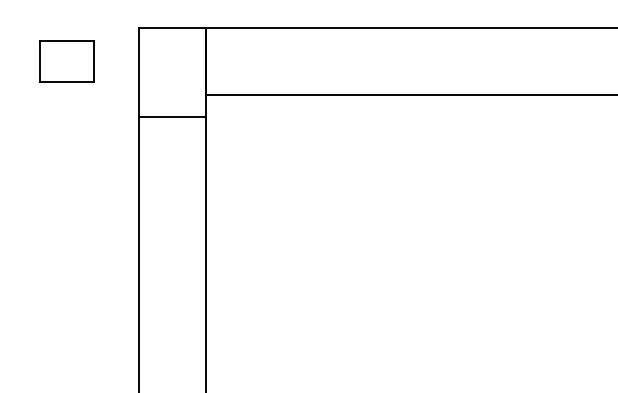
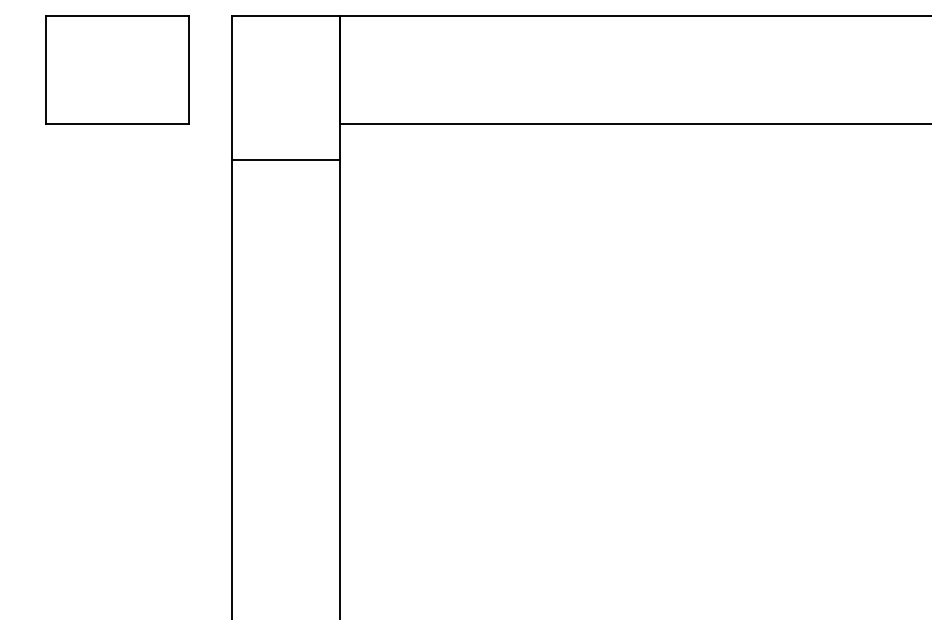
part: (66, 61) -> (116, 70), size x1.67

